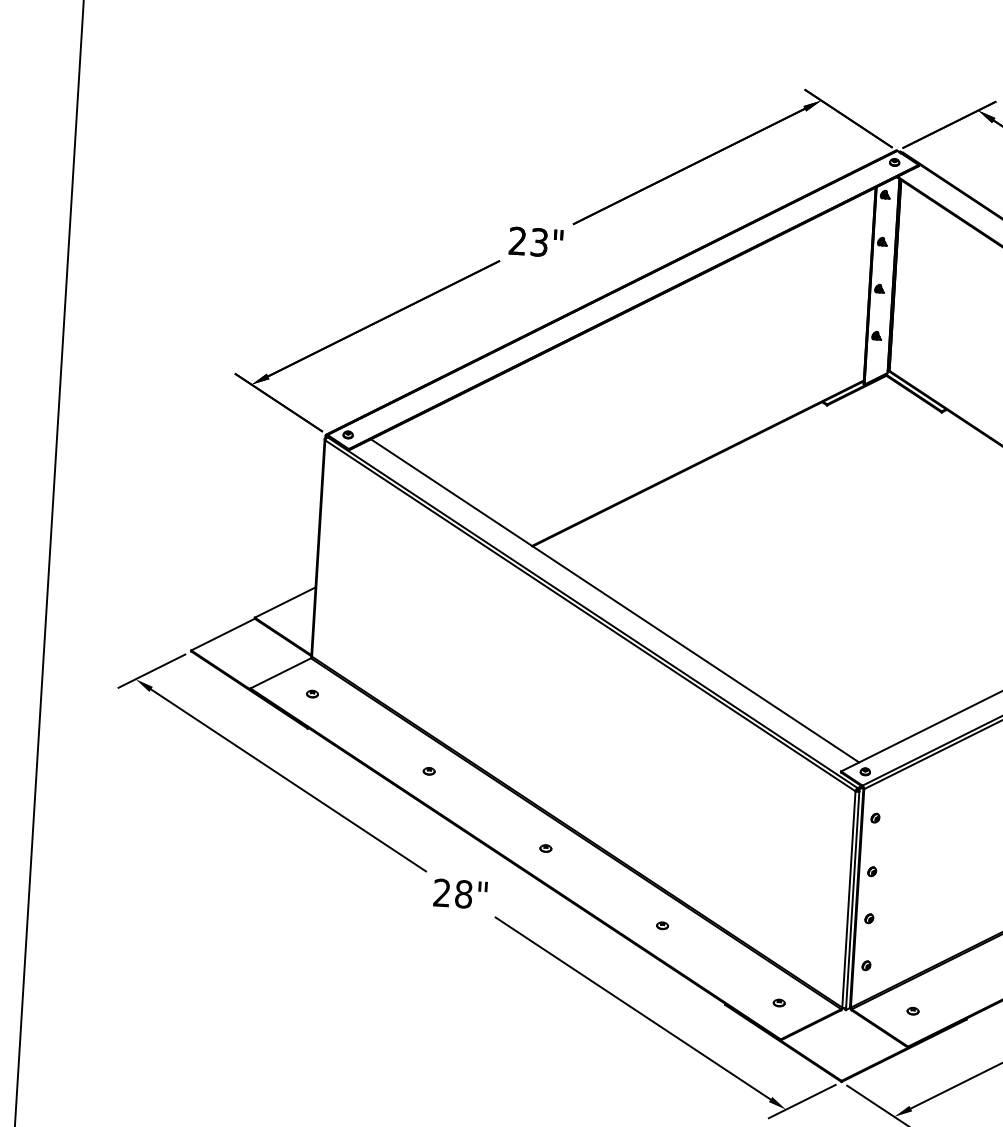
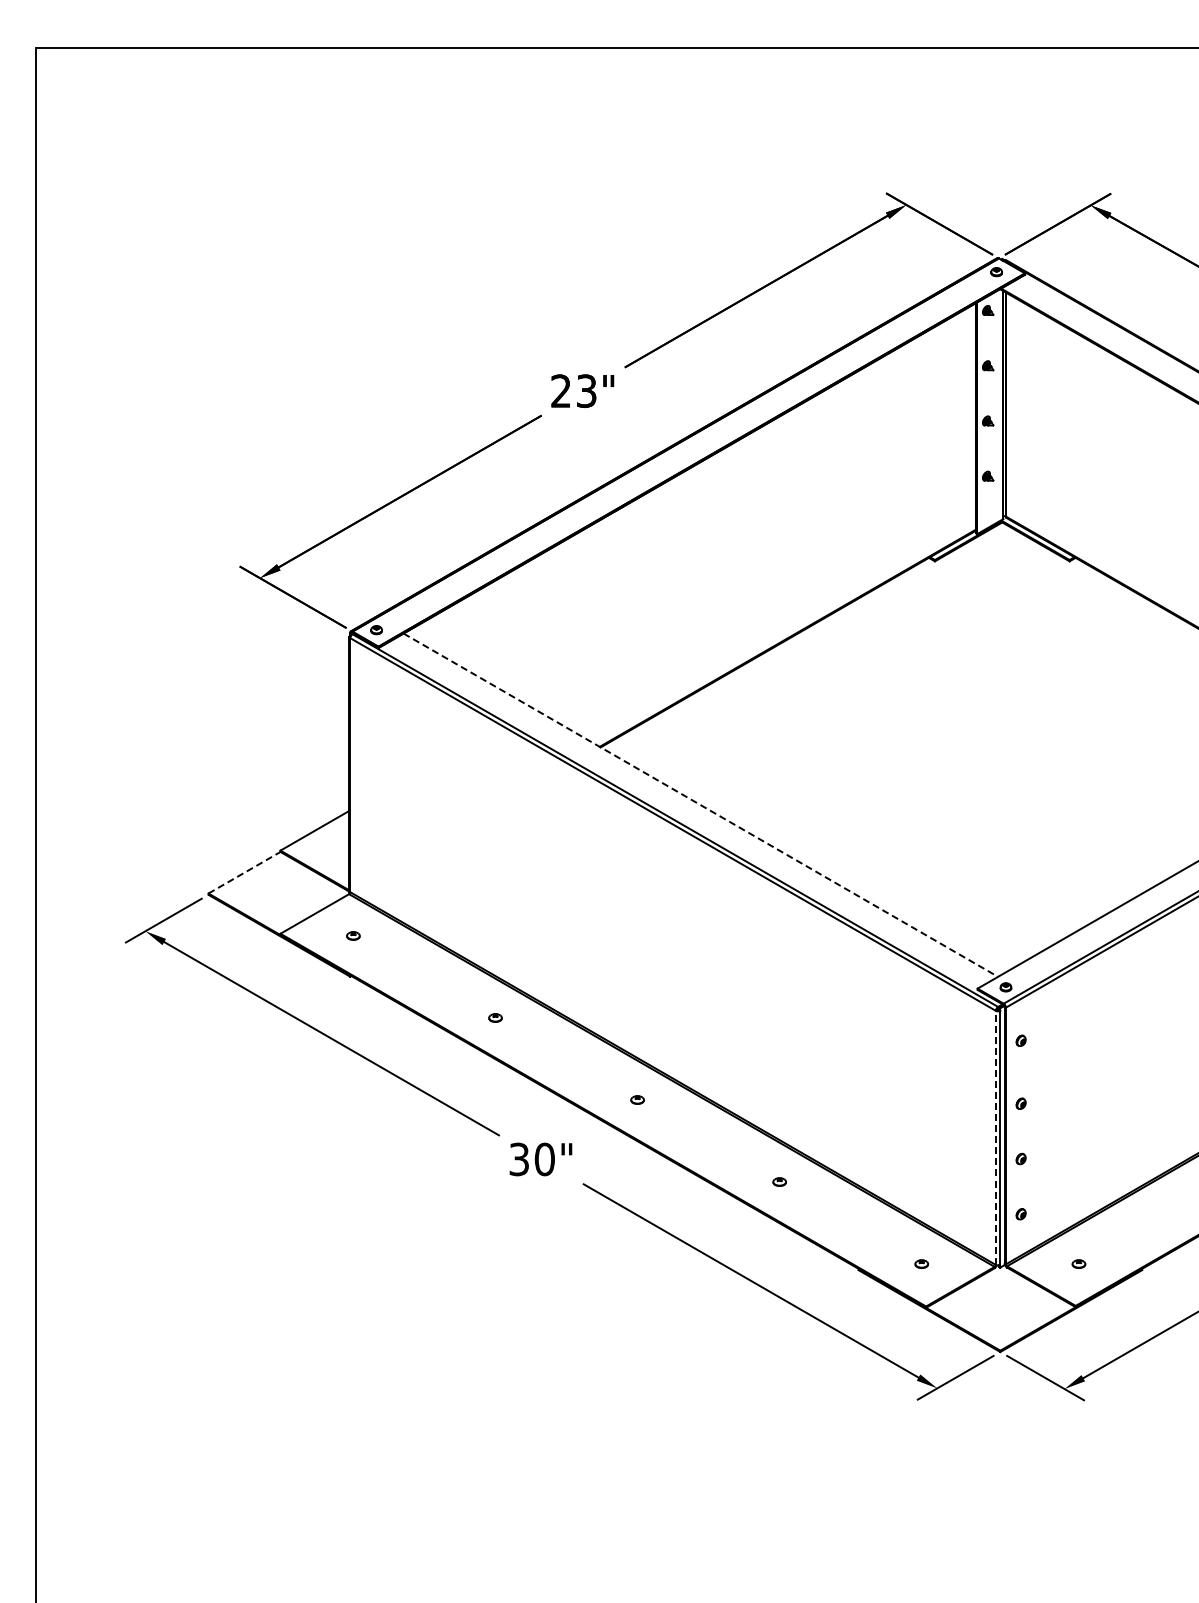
line: (615, 601) -> (701, 805), solid -> dashed
line: (223, 634) -> (244, 872), solid -> dashed
text: (452, 893) -> (531, 1159), 28" -> 30"
line: (848, 899) -> (995, 1137), solid -> dashed

